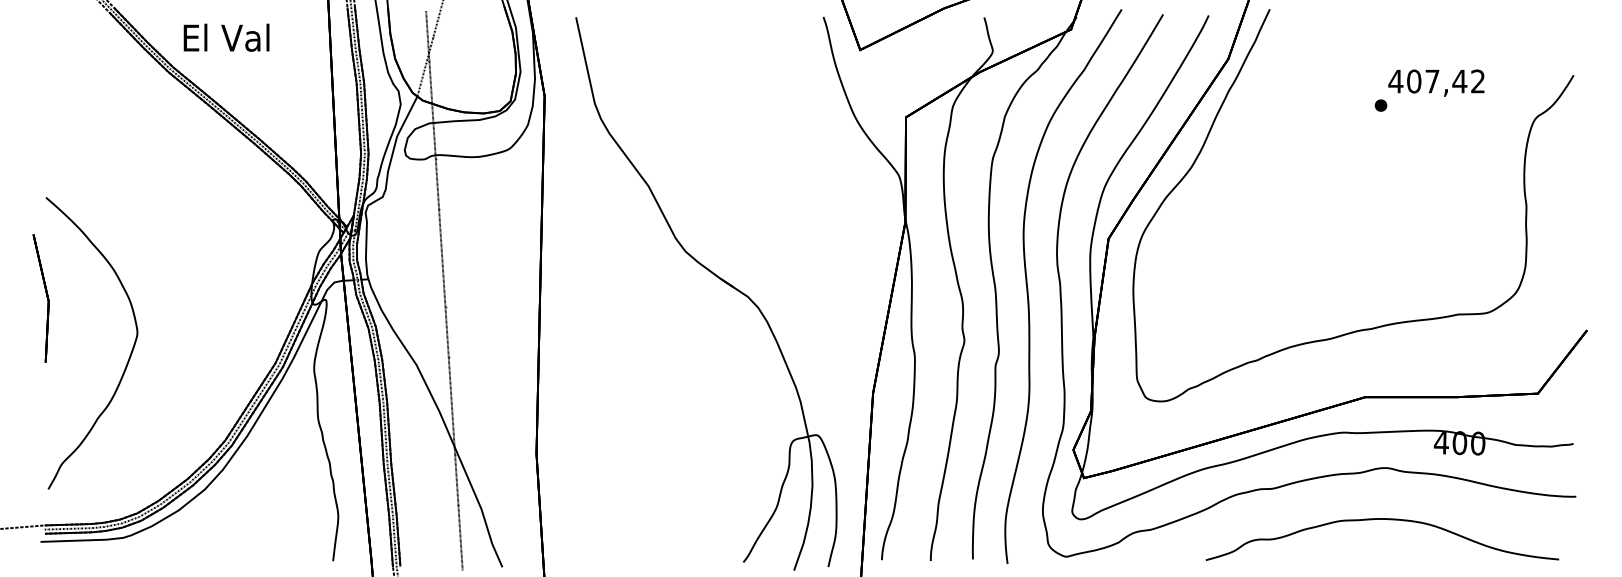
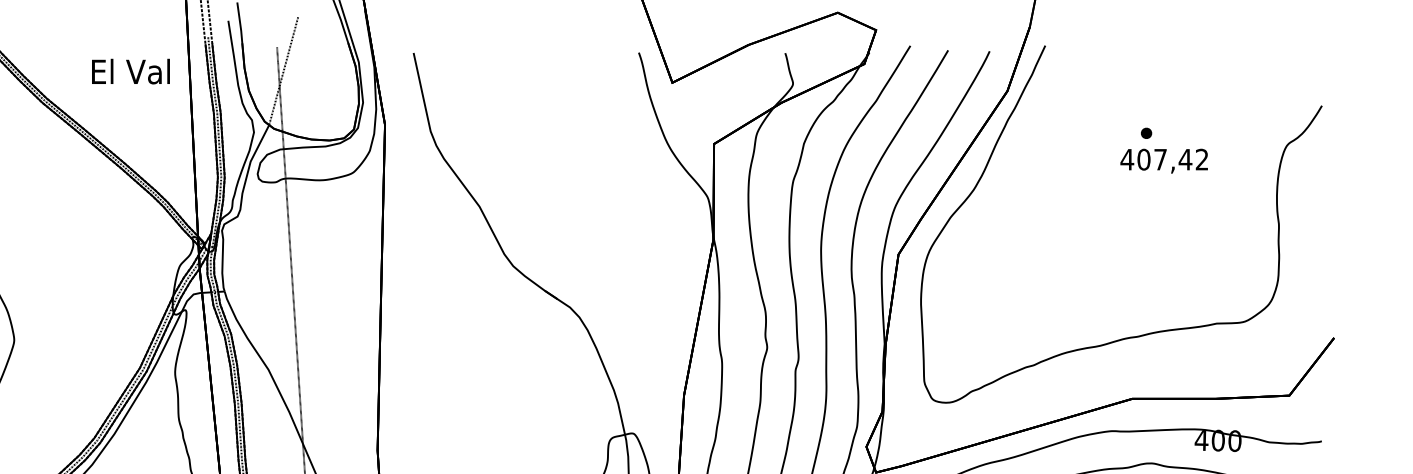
text: (226, 37) -> (130, 71), moved
text: (1436, 82) -> (1164, 160), moved

